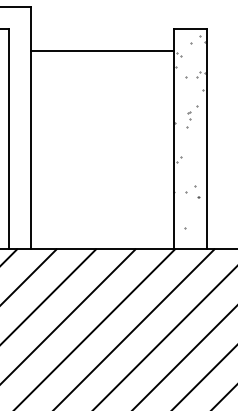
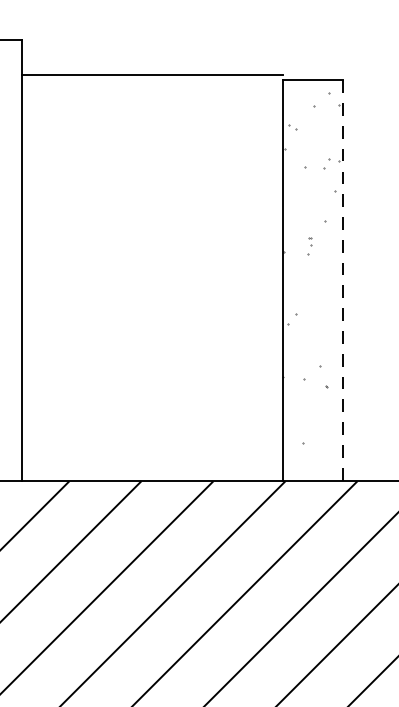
line: (102, 51) -> (152, 75), moved
part: (188, 119) -> (309, 245), size x0.6
line: (206, 138) -> (341, 280), solid -> dashed

